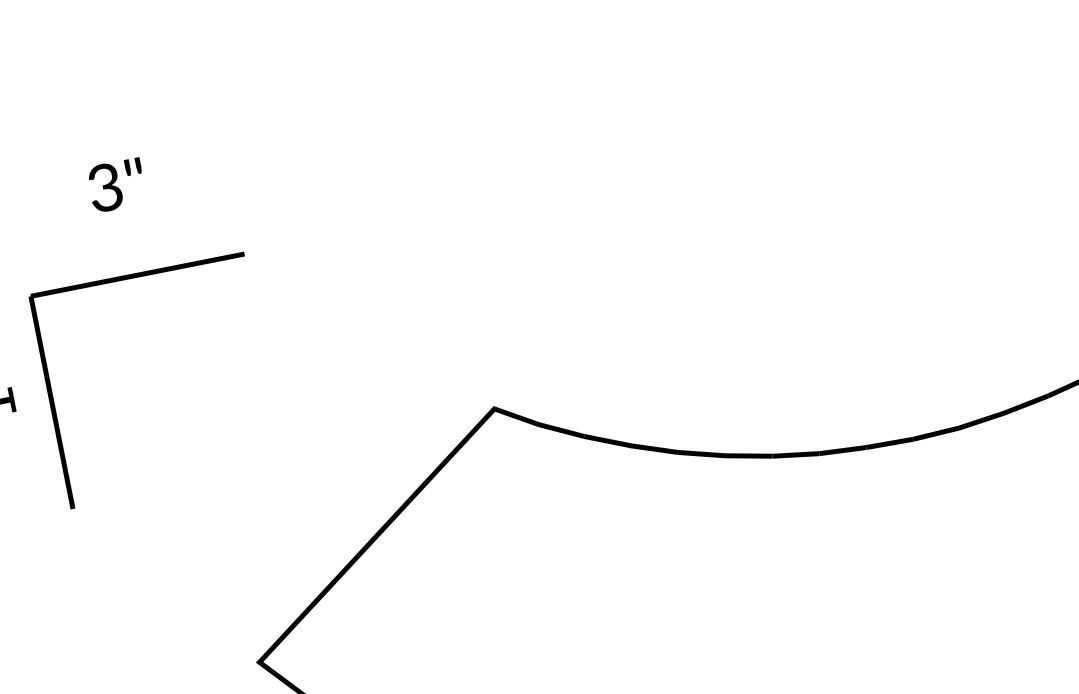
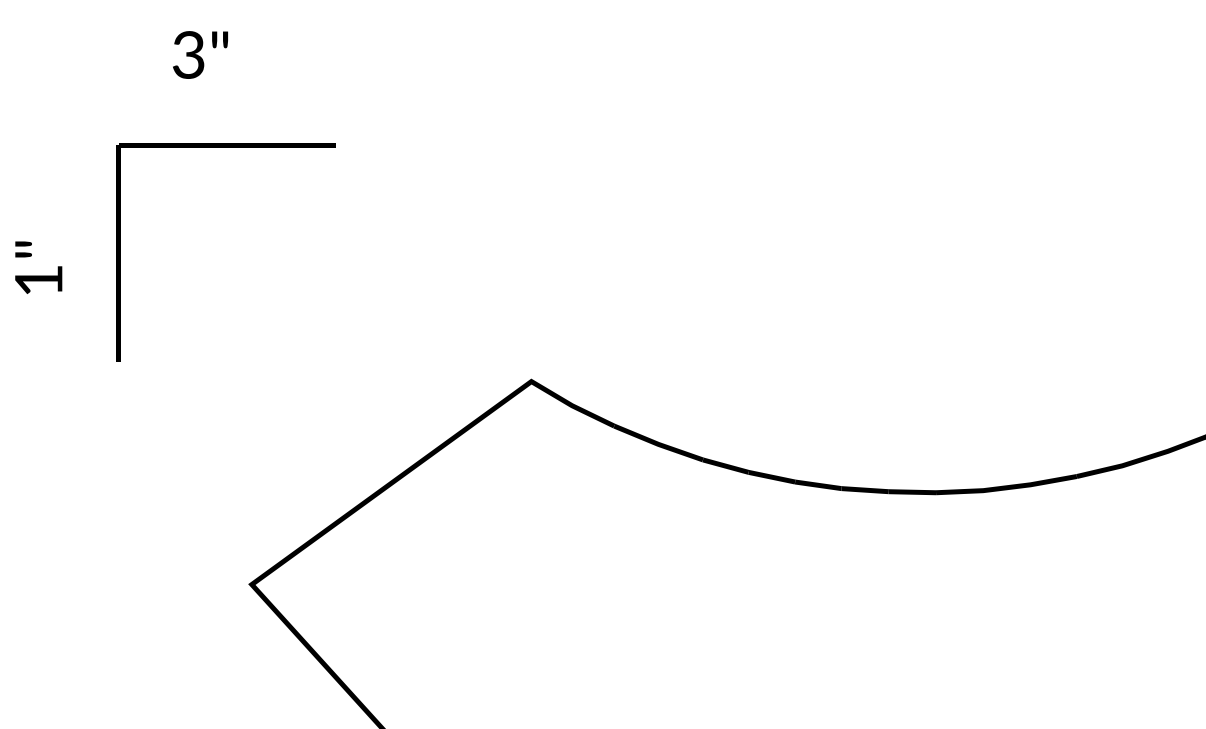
text: (116, 184) -> (200, 54), moved
part: (136, 277) -> (225, 147), moved

